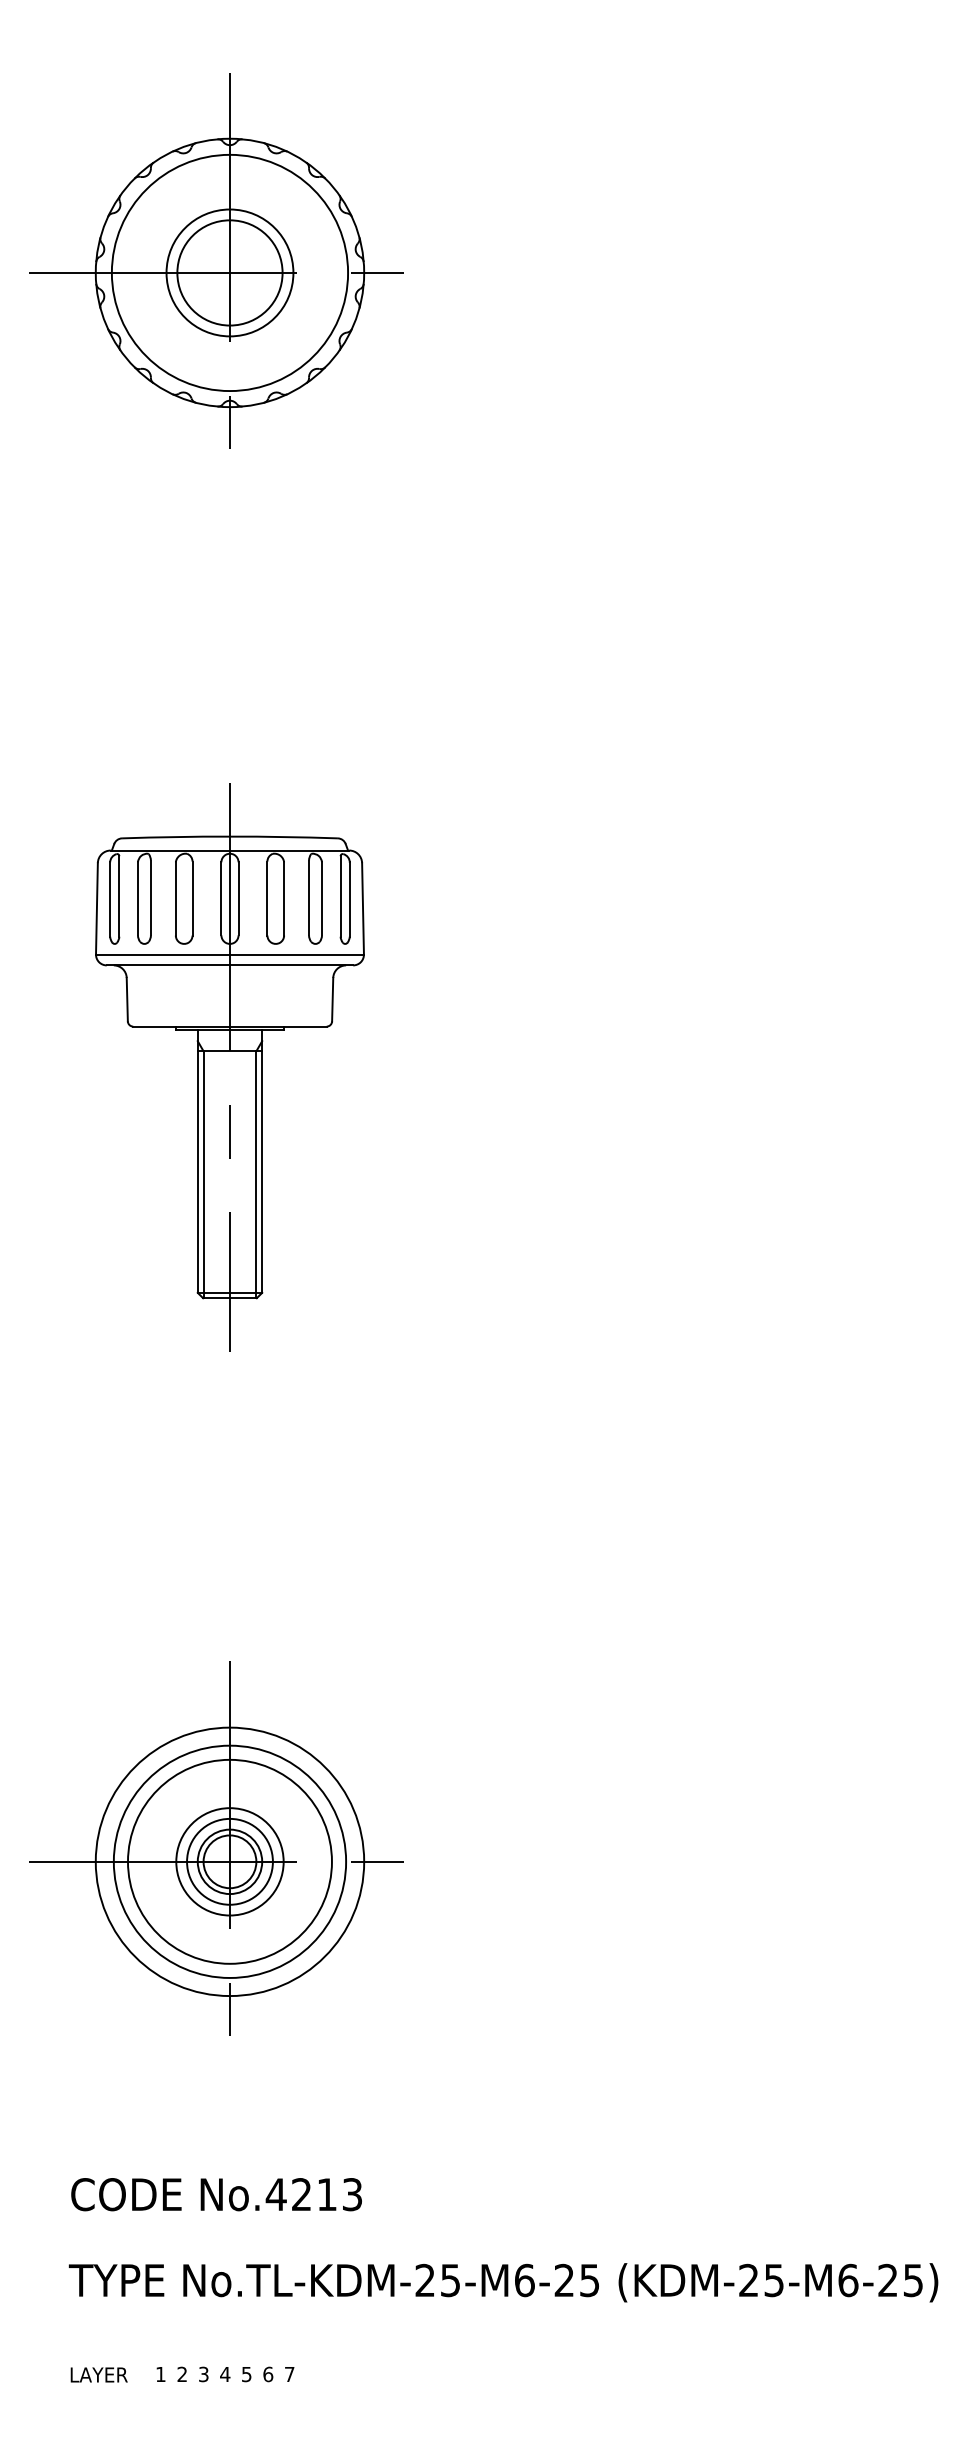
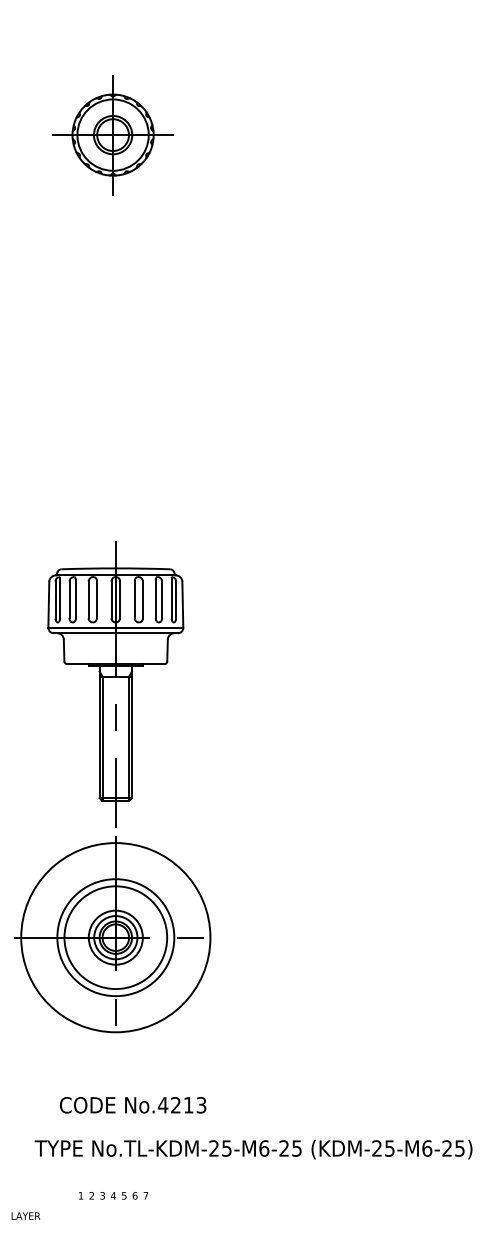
part: (215, 260) -> (108, 131), size x0.6
part: (229, 1067) -> (115, 684), moved
circle: (229, 1861) -> (115, 937), size x1.4
text: (217, 2195) -> (133, 1105), moved
text: (98, 2373) -> (25, 1215), moved

